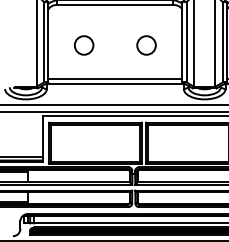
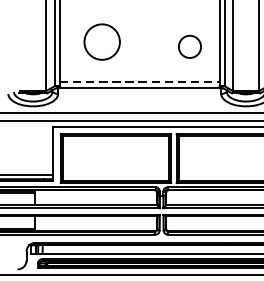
circle: (84, 45) -> (102, 42), size x1.6
circle: (146, 45) -> (189, 46), moved
line: (115, 78) -> (139, 81), solid -> dashed

